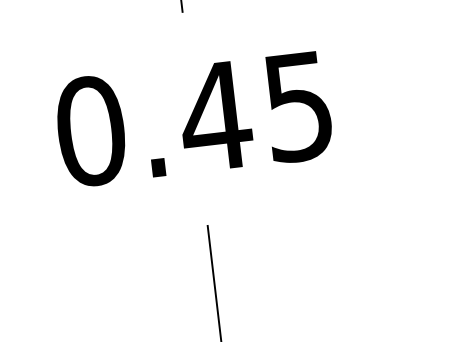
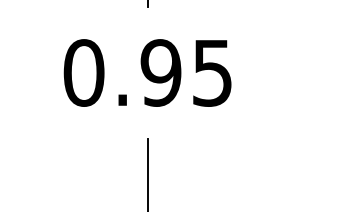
text: (214, 115) -> (160, 72), 0.45 -> 0.95

